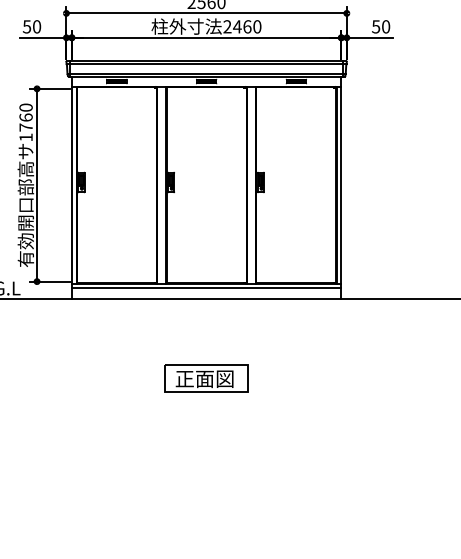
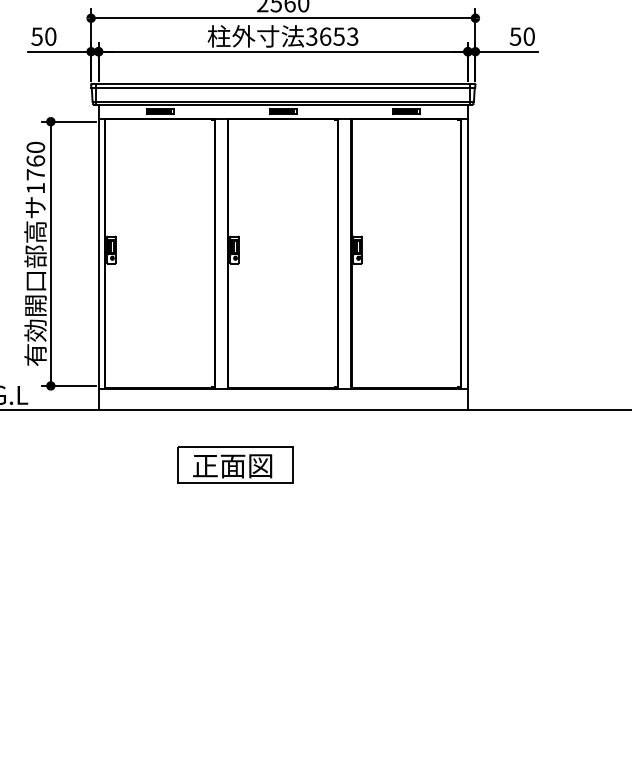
text: (242, 26) -> (332, 36), 2460 -> 3653
line: (206, 288) -> (283, 395), removed
part: (206, 378) -> (235, 465), moved

